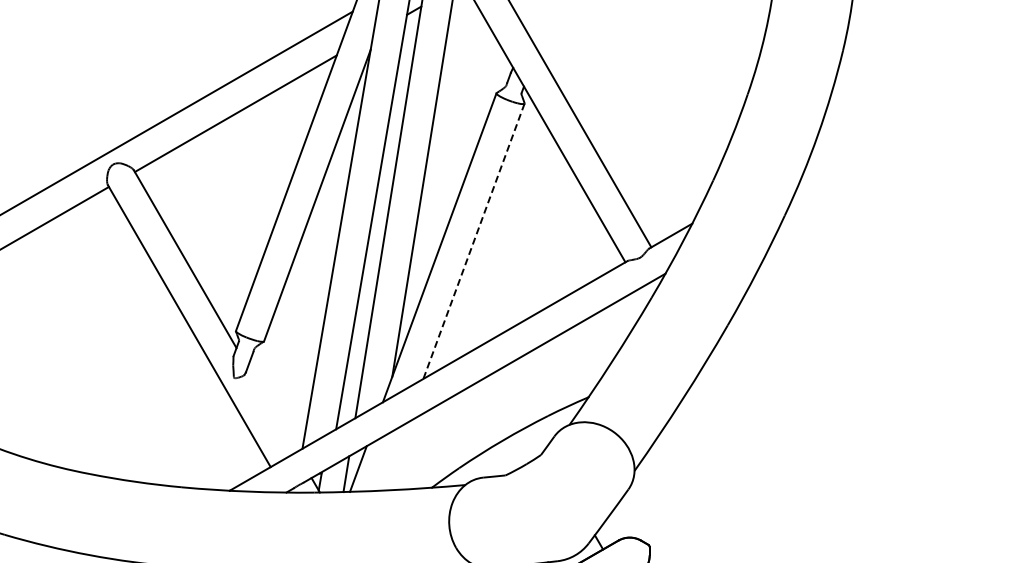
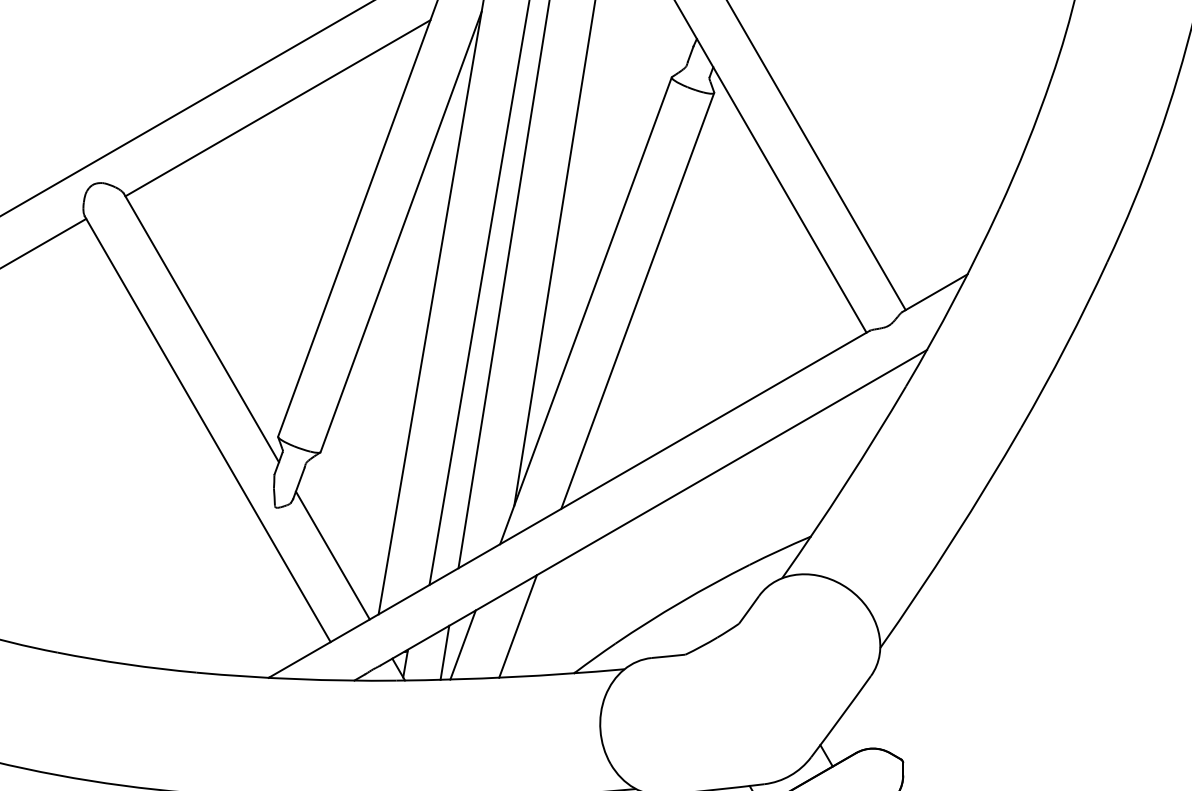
line: (473, 241) -> (636, 301), dashed -> solid
line: (271, 409) -> (331, 555), added
line: (394, 456) -> (517, 626), added

